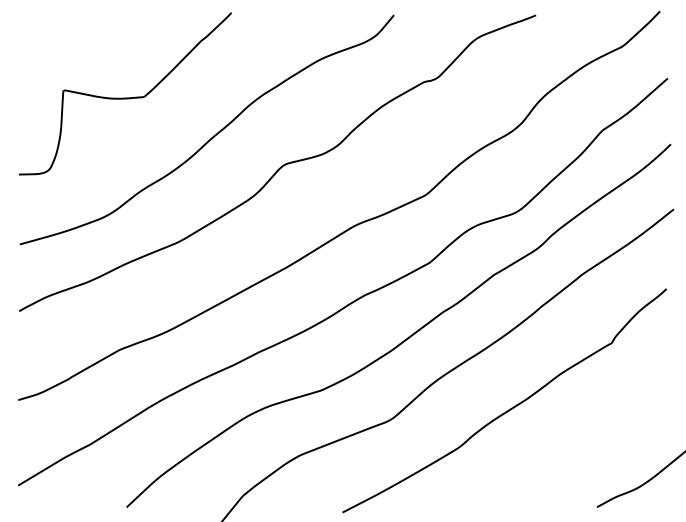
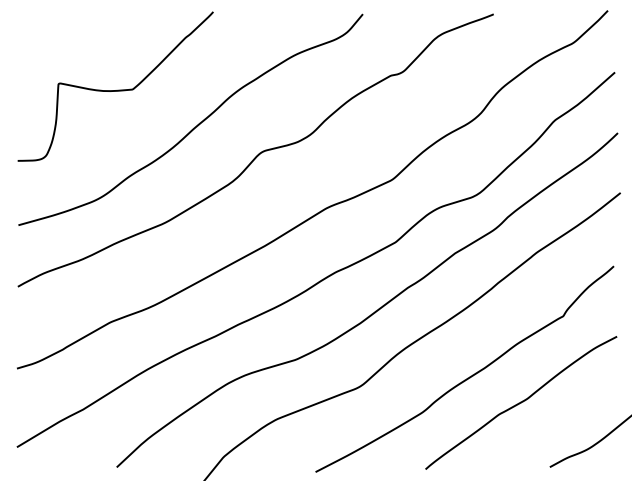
curve: (566, 436) -> (521, 402), added

